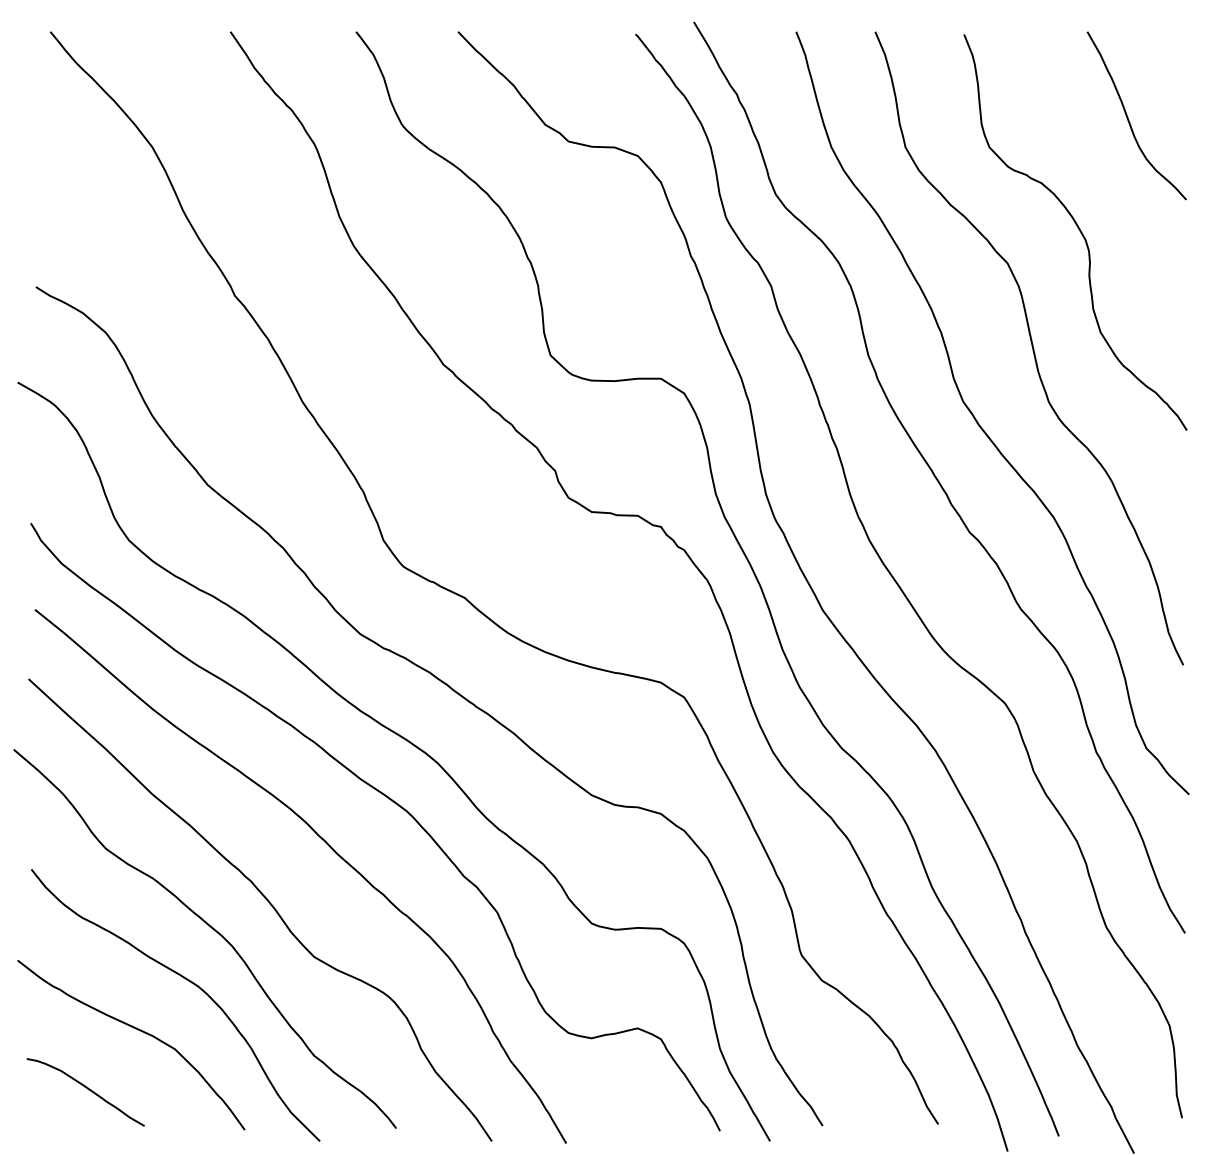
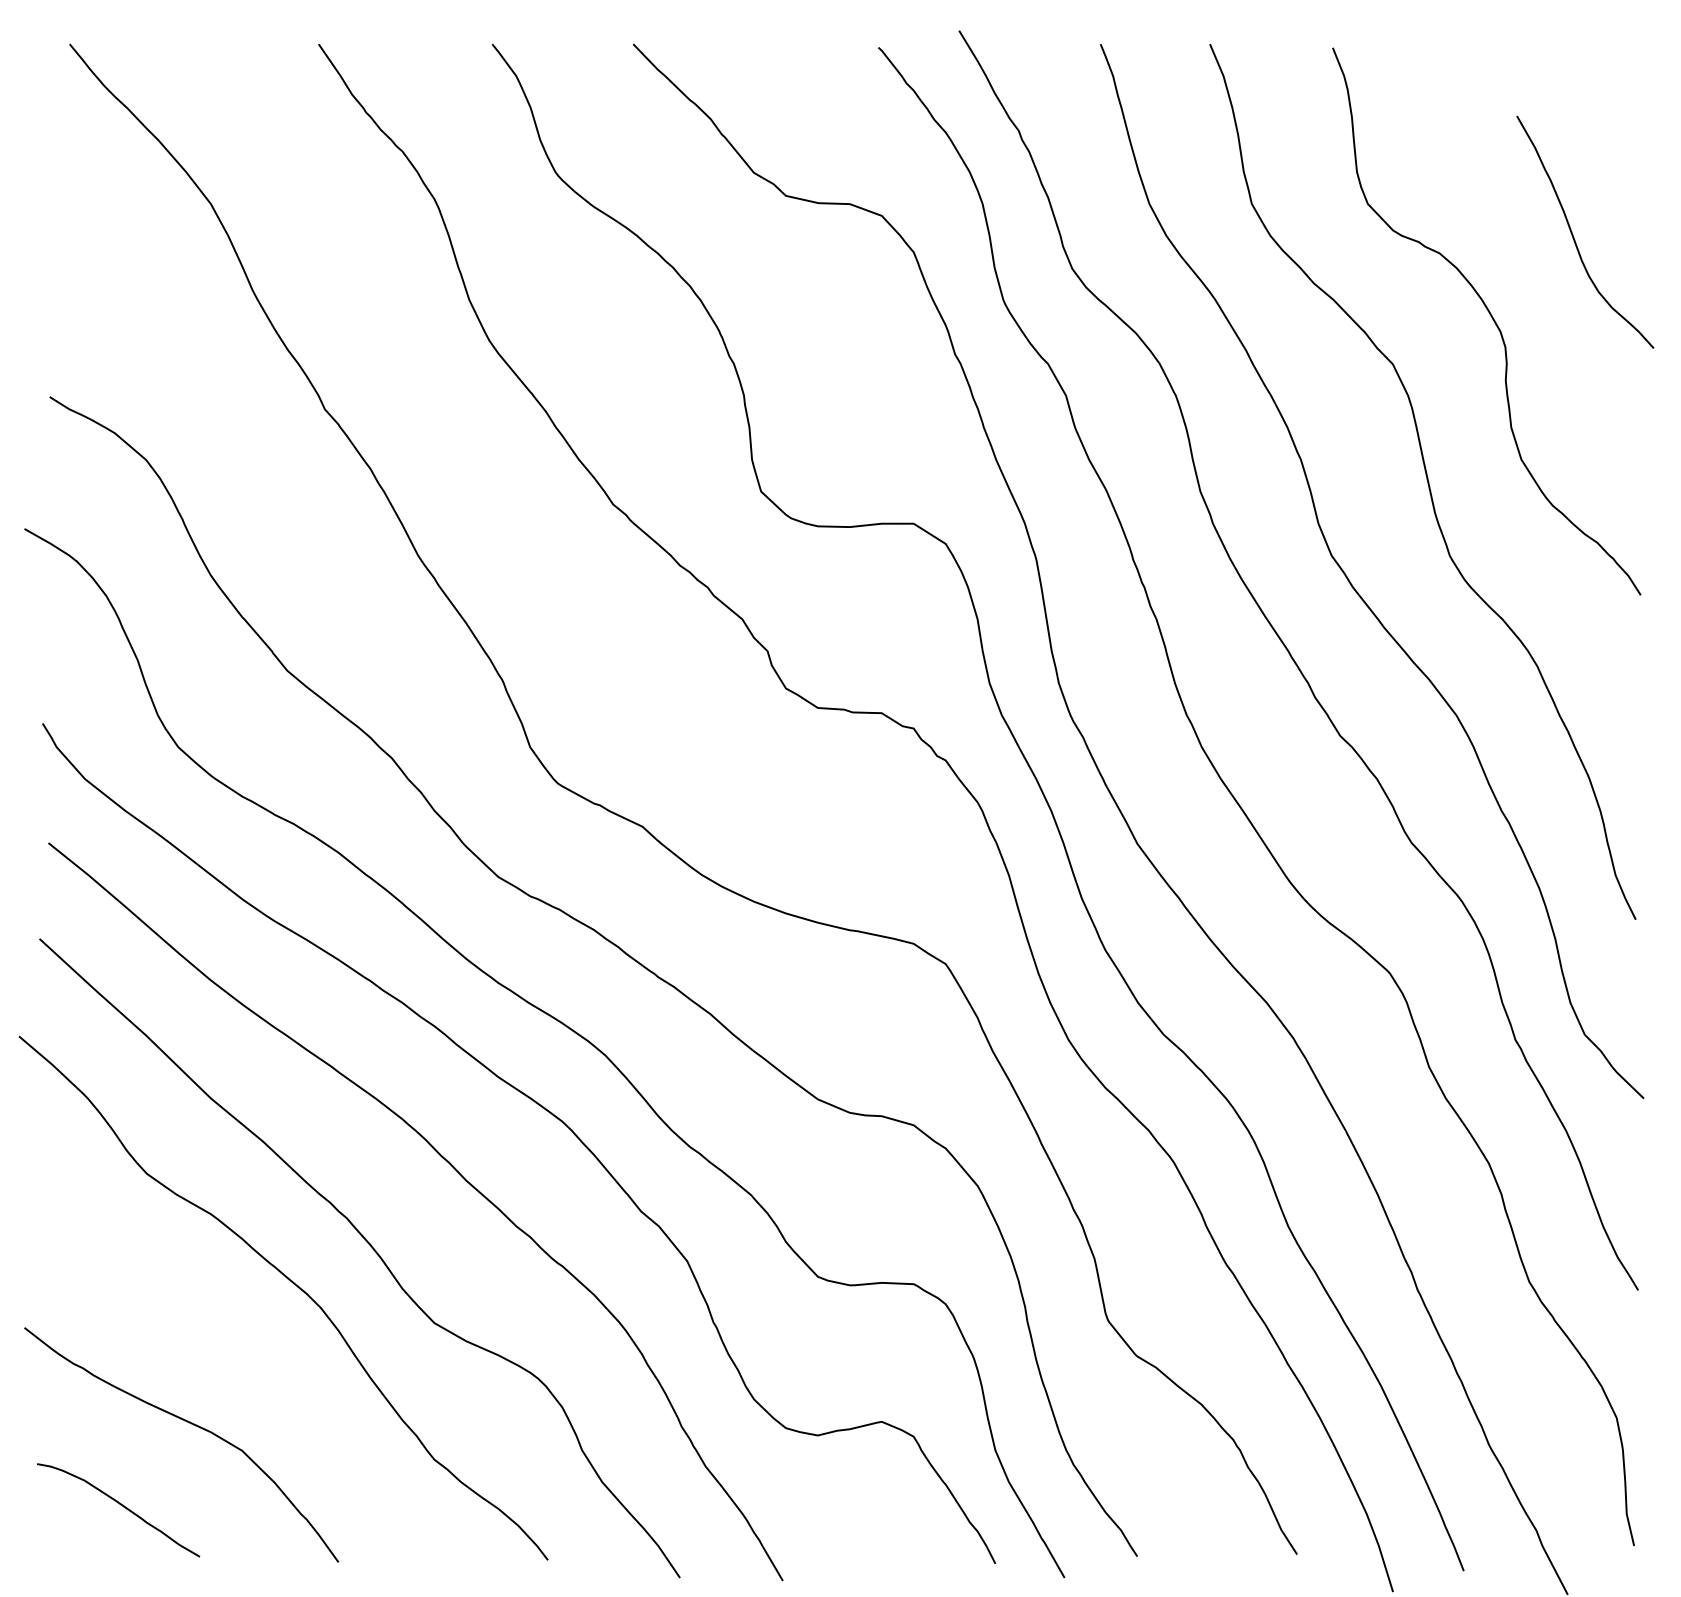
curve: (1129, 119) -> (1575, 237), moved
curve: (191, 983) -> (264, 1359), removed

